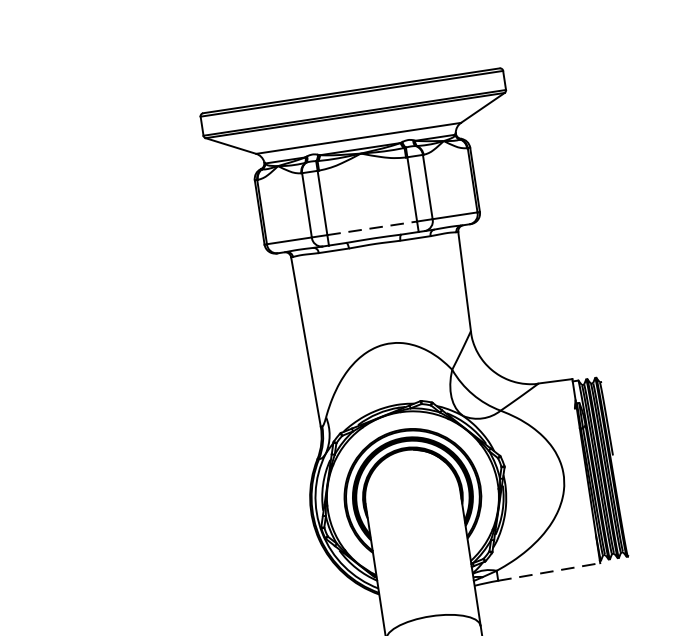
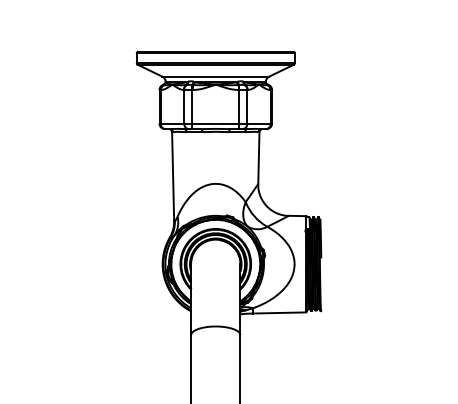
line: (373, 227) -> (216, 123), dashed -> solid
line: (548, 571) -> (279, 312), dashed -> solid

